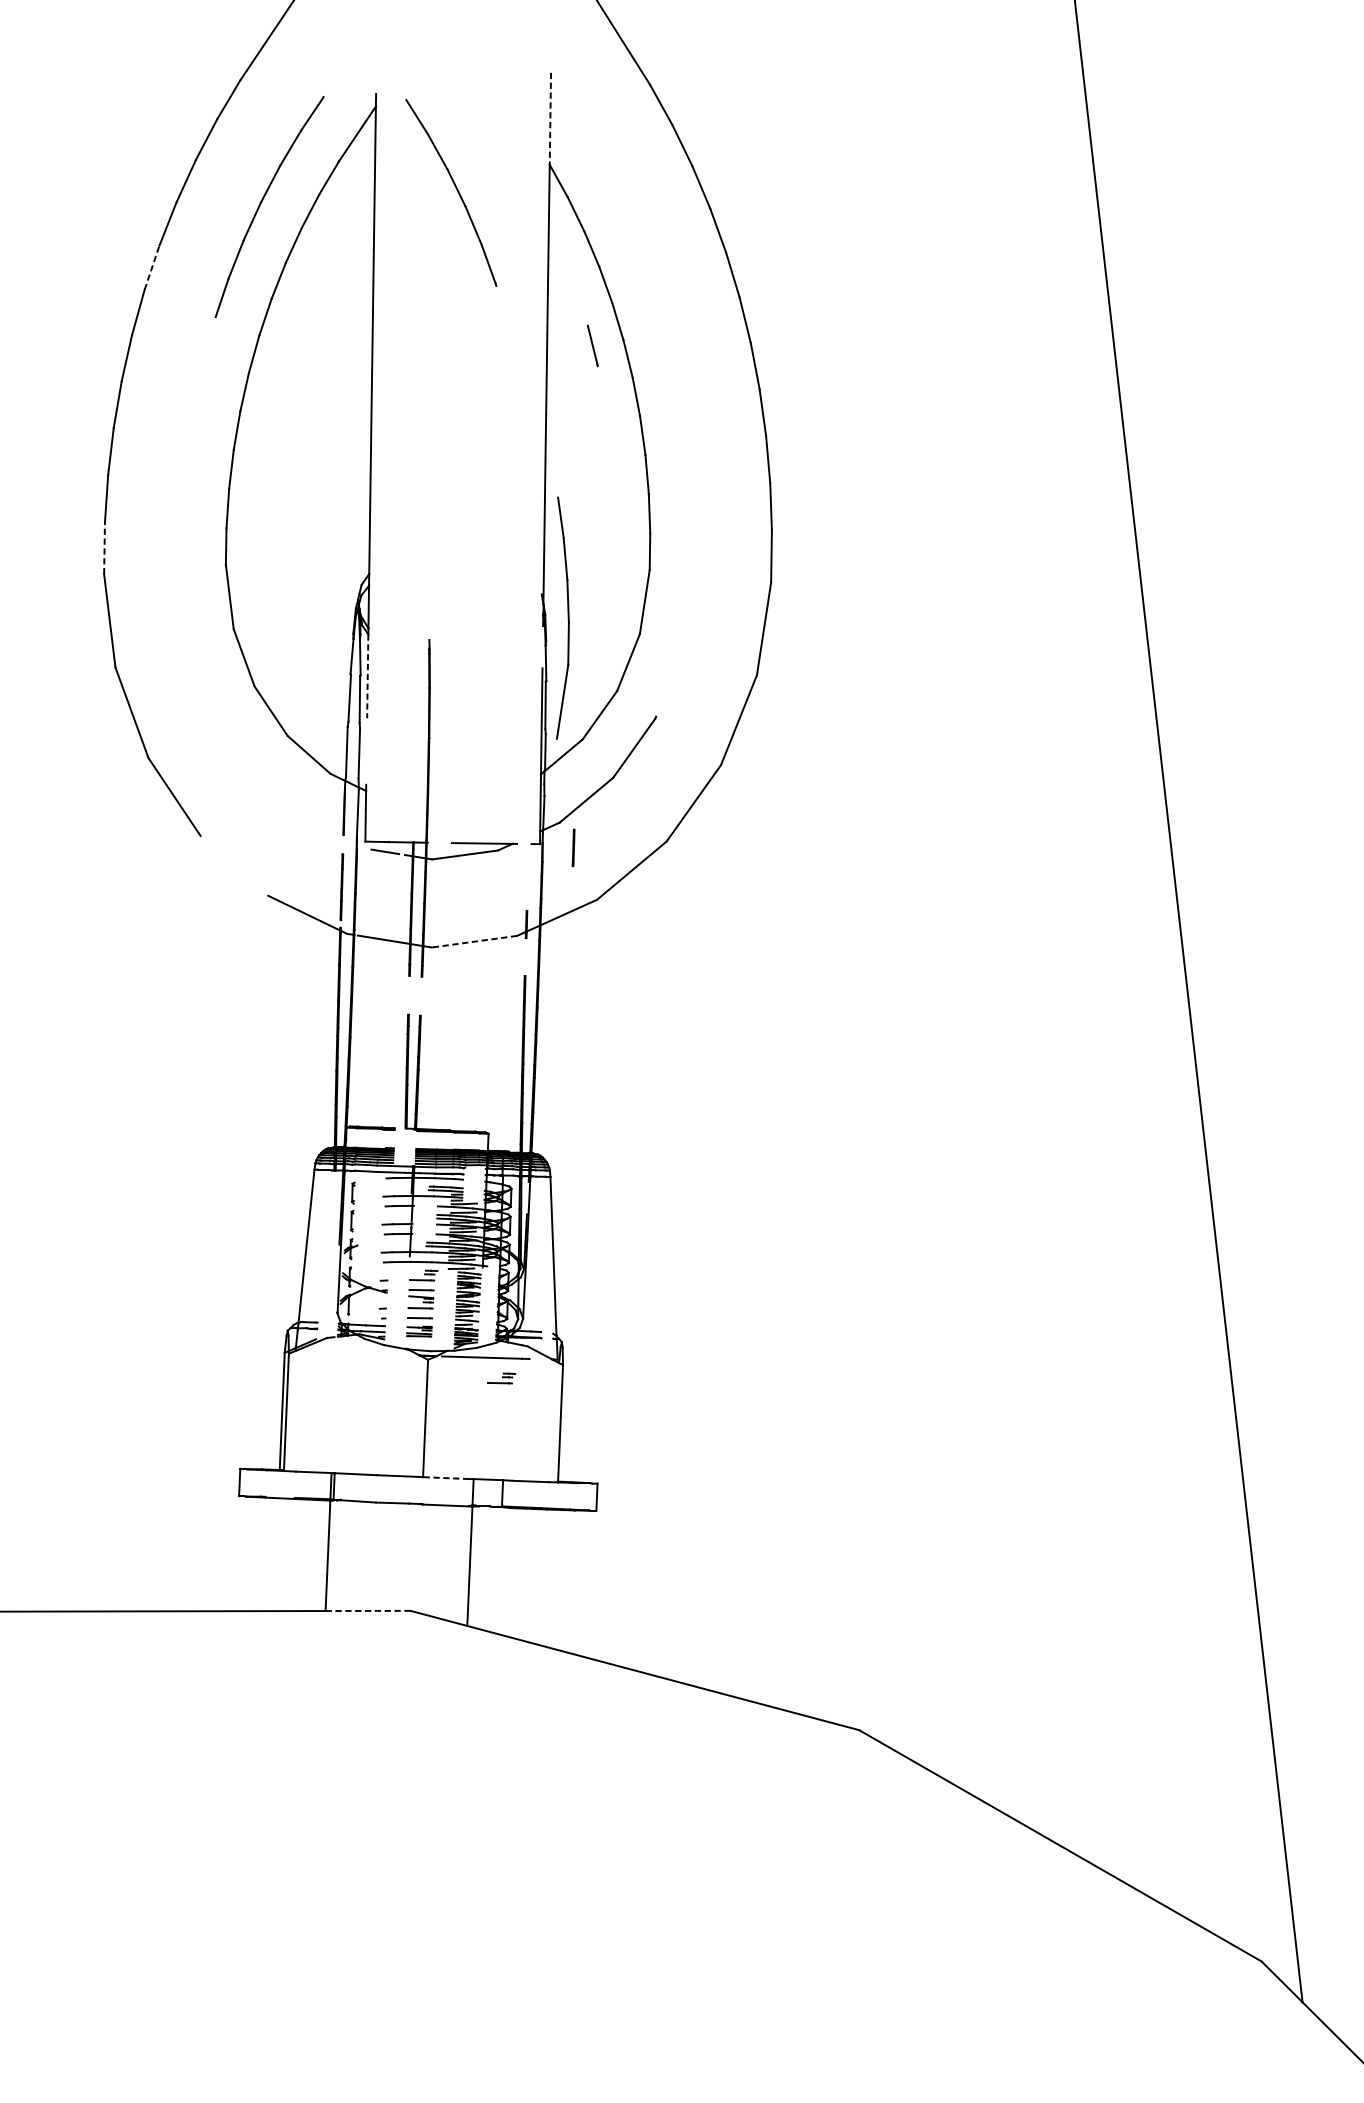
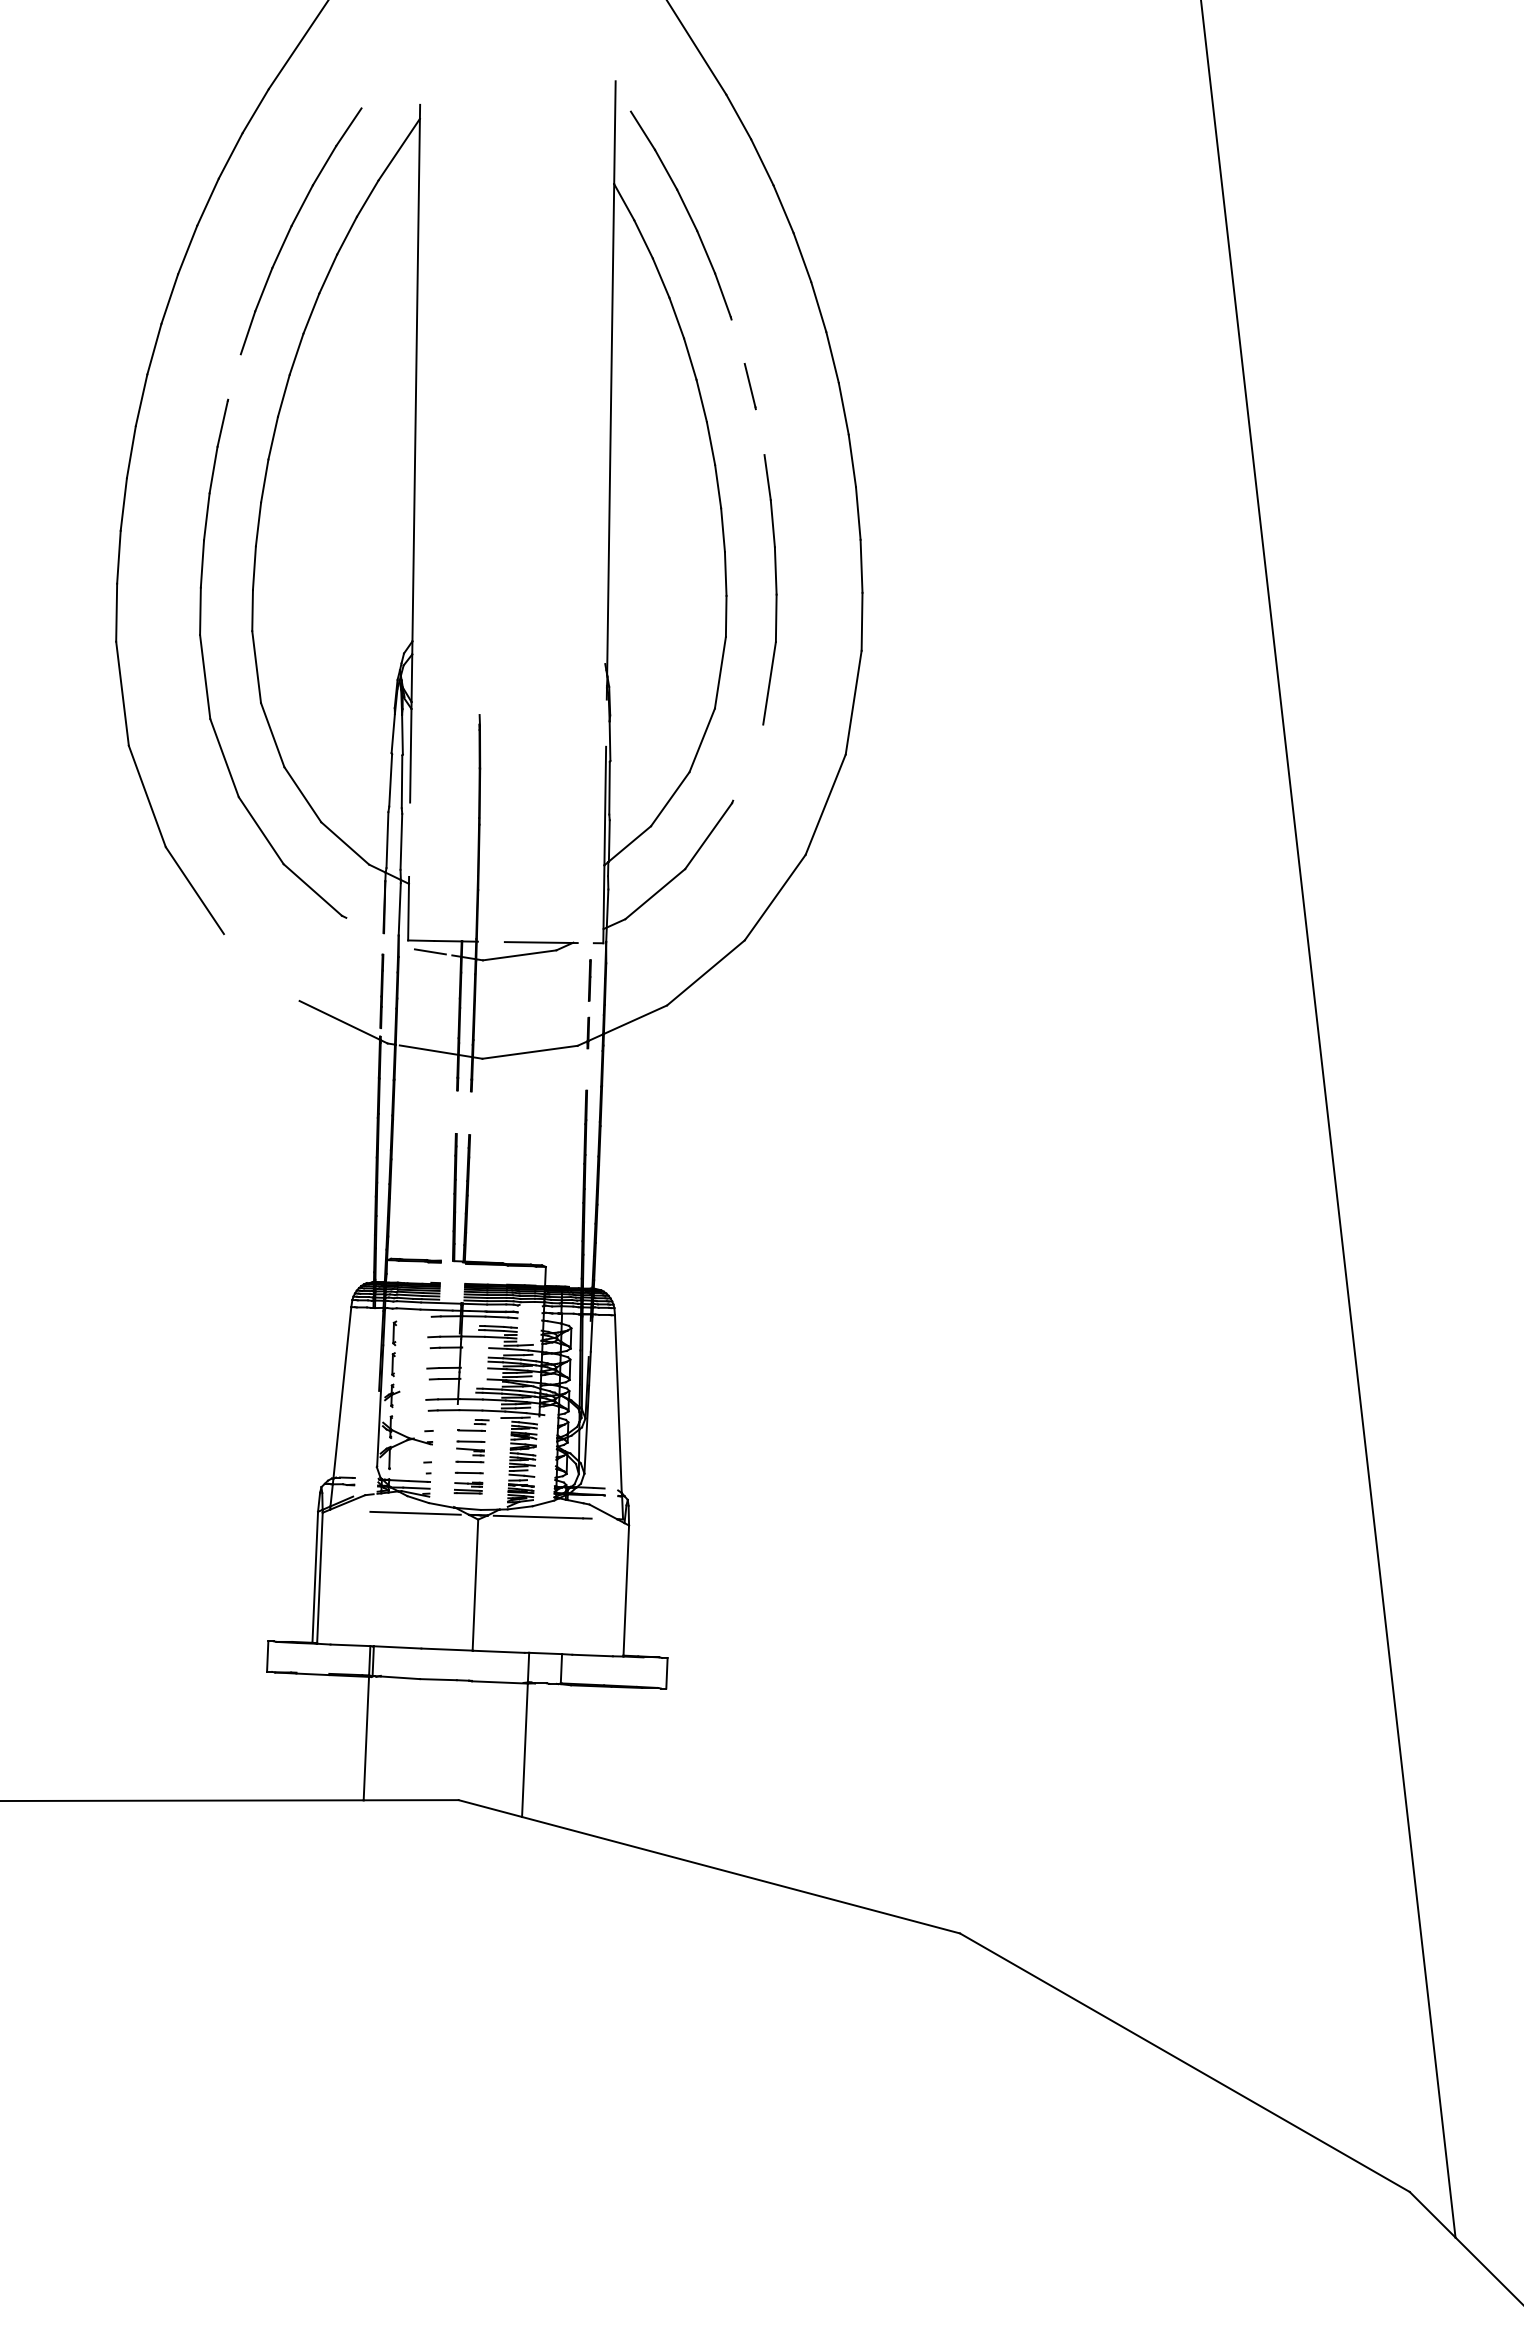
line: (550, 119) -> (614, 133), dashed -> solid
part: (456, 189) -> (686, 211), moved
line: (151, 267) -> (169, 298), dashed -> solid
line: (592, 345) -> (749, 386), moved
line: (104, 548) -> (116, 612), dashed -> solid
part: (184, 598) -> (205, 668), added
part: (562, 617) -> (769, 589), moved
line: (367, 676) -> (410, 755), dashed -> solid
line: (573, 847) -> (589, 980), moved
line: (473, 941) -> (529, 1052), dashed -> solid
line: (371, 1353) -> (415, 1512), added
part: (501, 1378) -> (560, 1540), removed
line: (447, 1477) -> (499, 1651), dashed -> solid
line: (368, 1611) -> (411, 1800), dashed -> solid

